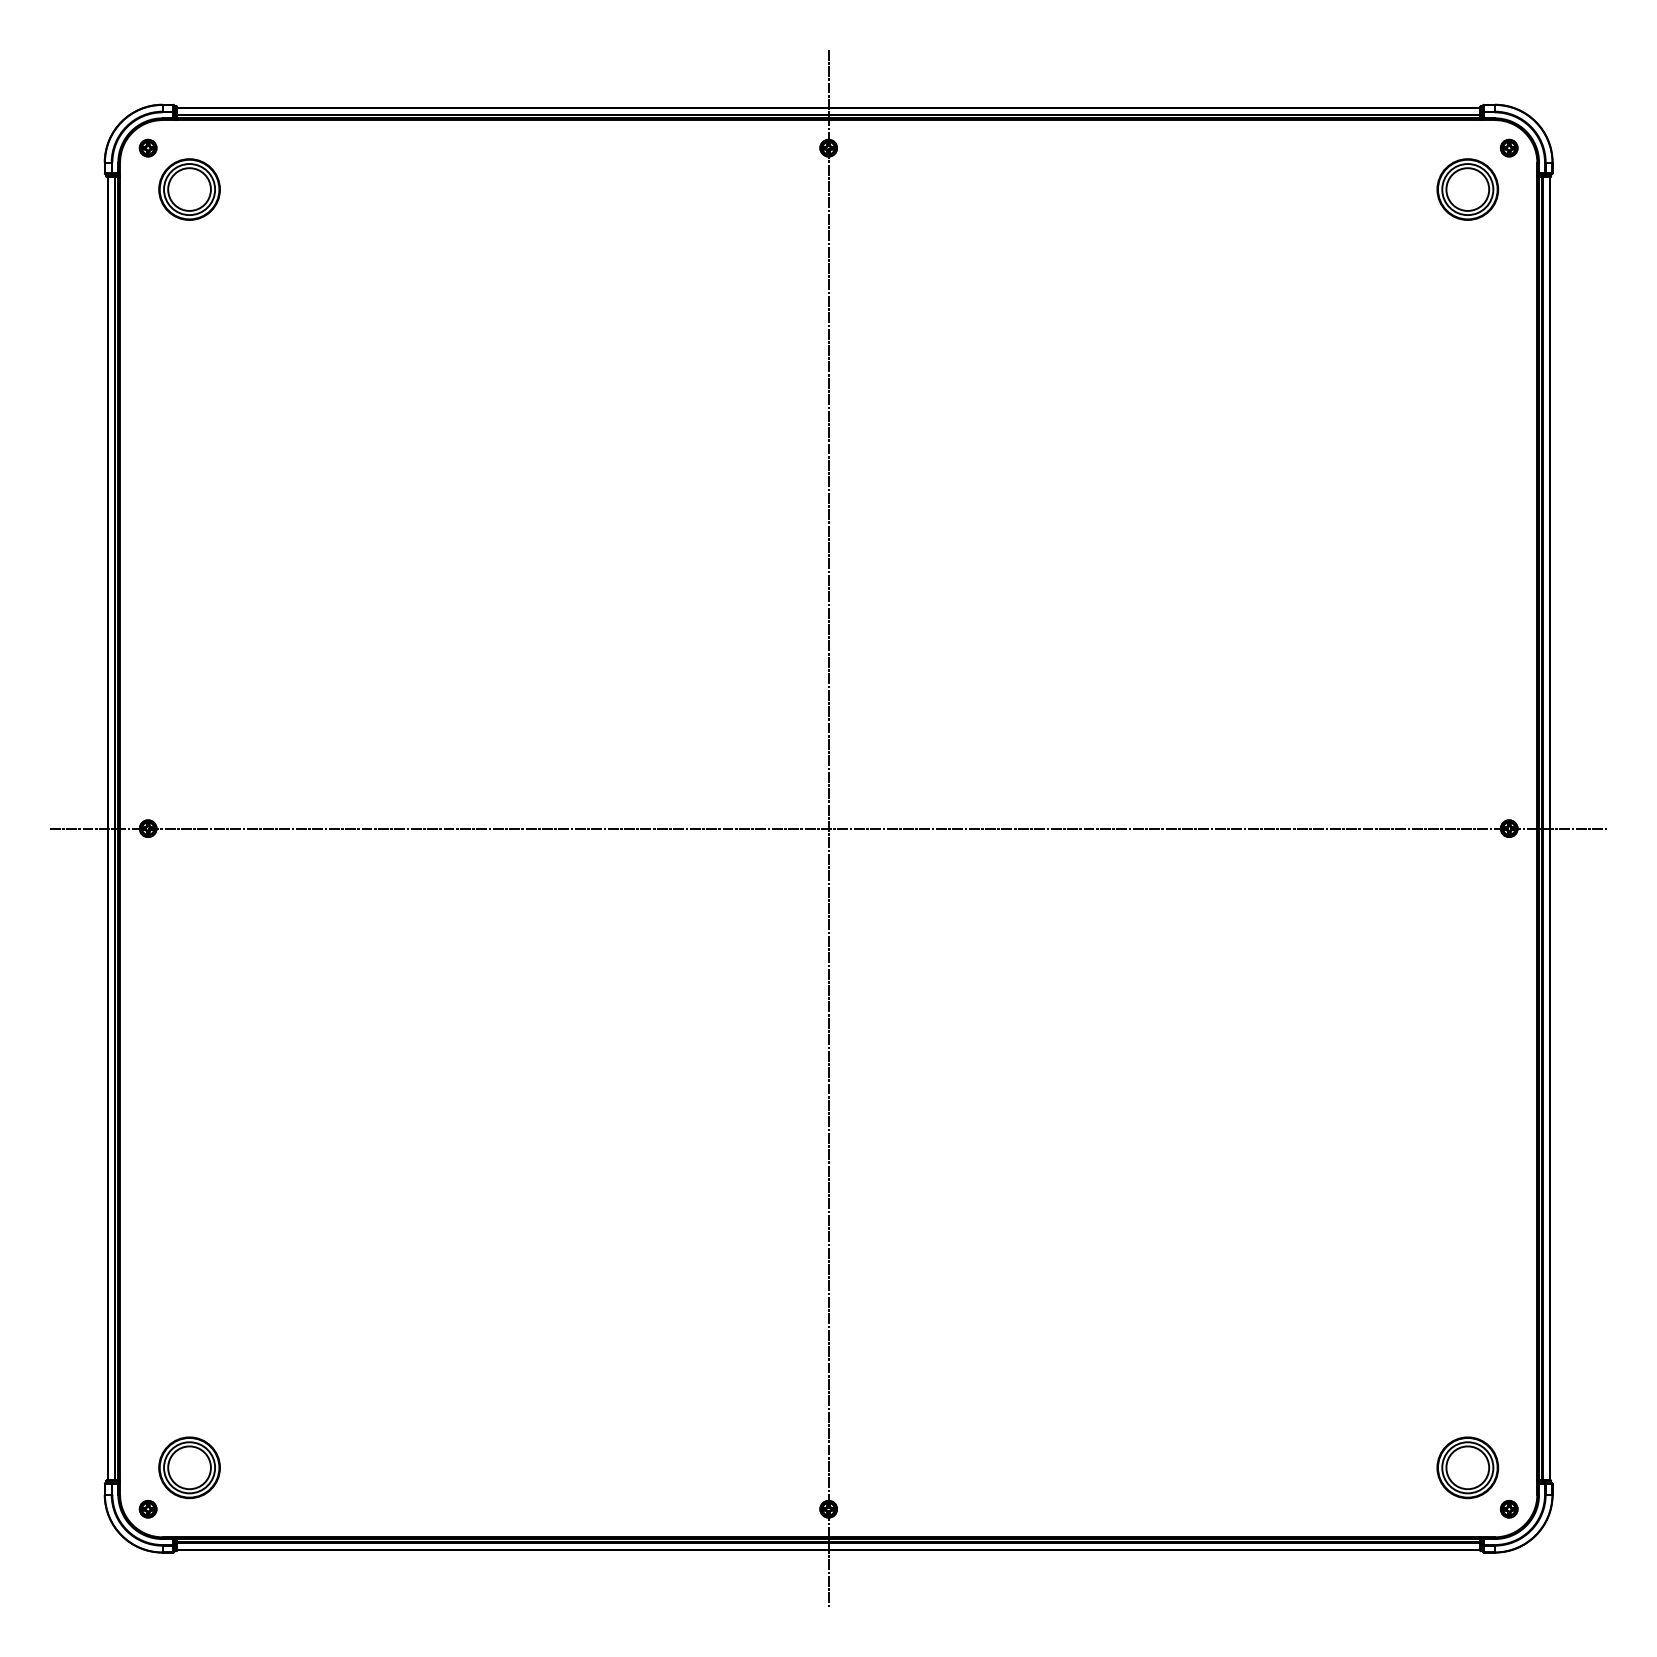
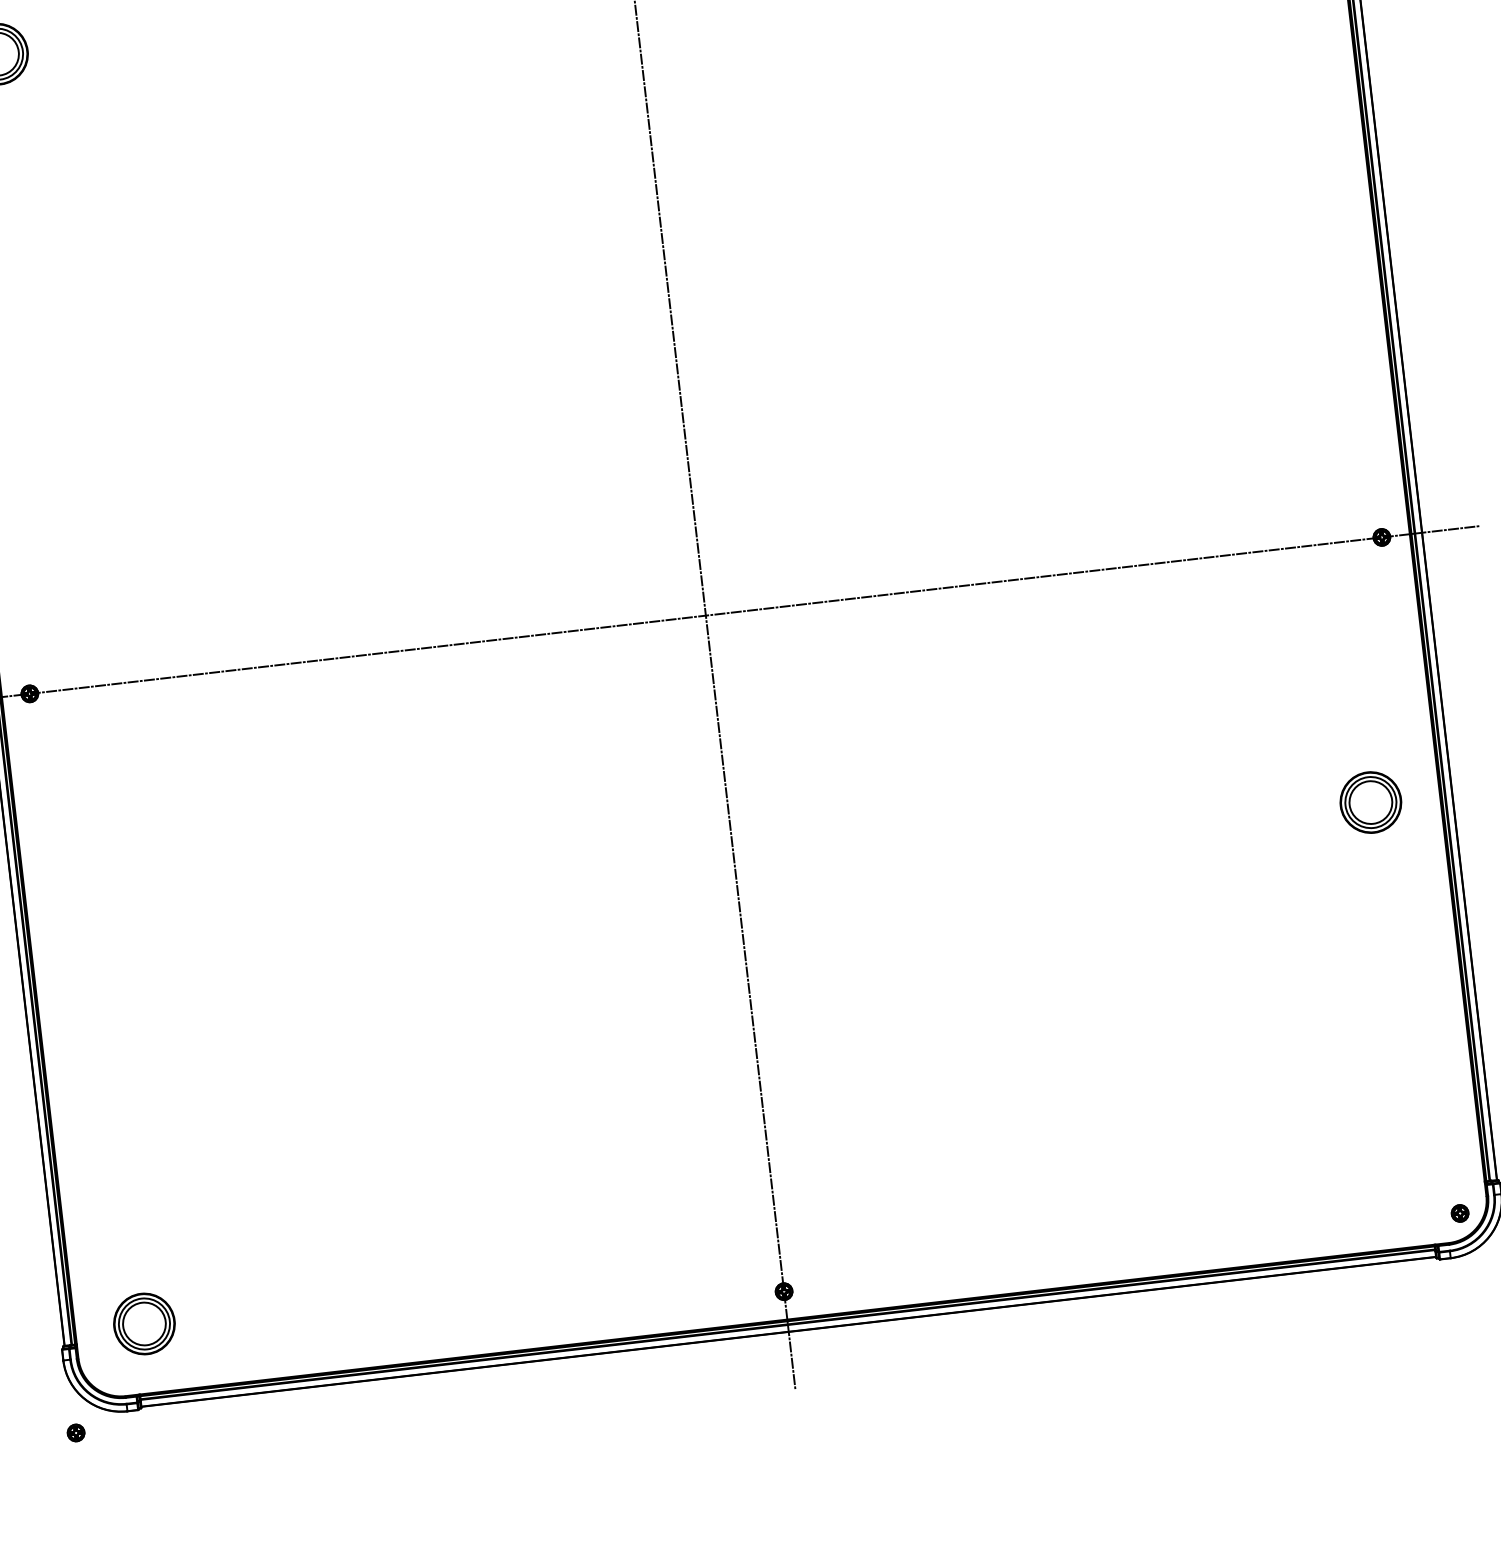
part: (1467, 1467) -> (1370, 802), moved
part: (147, 1508) -> (75, 1432), moved

